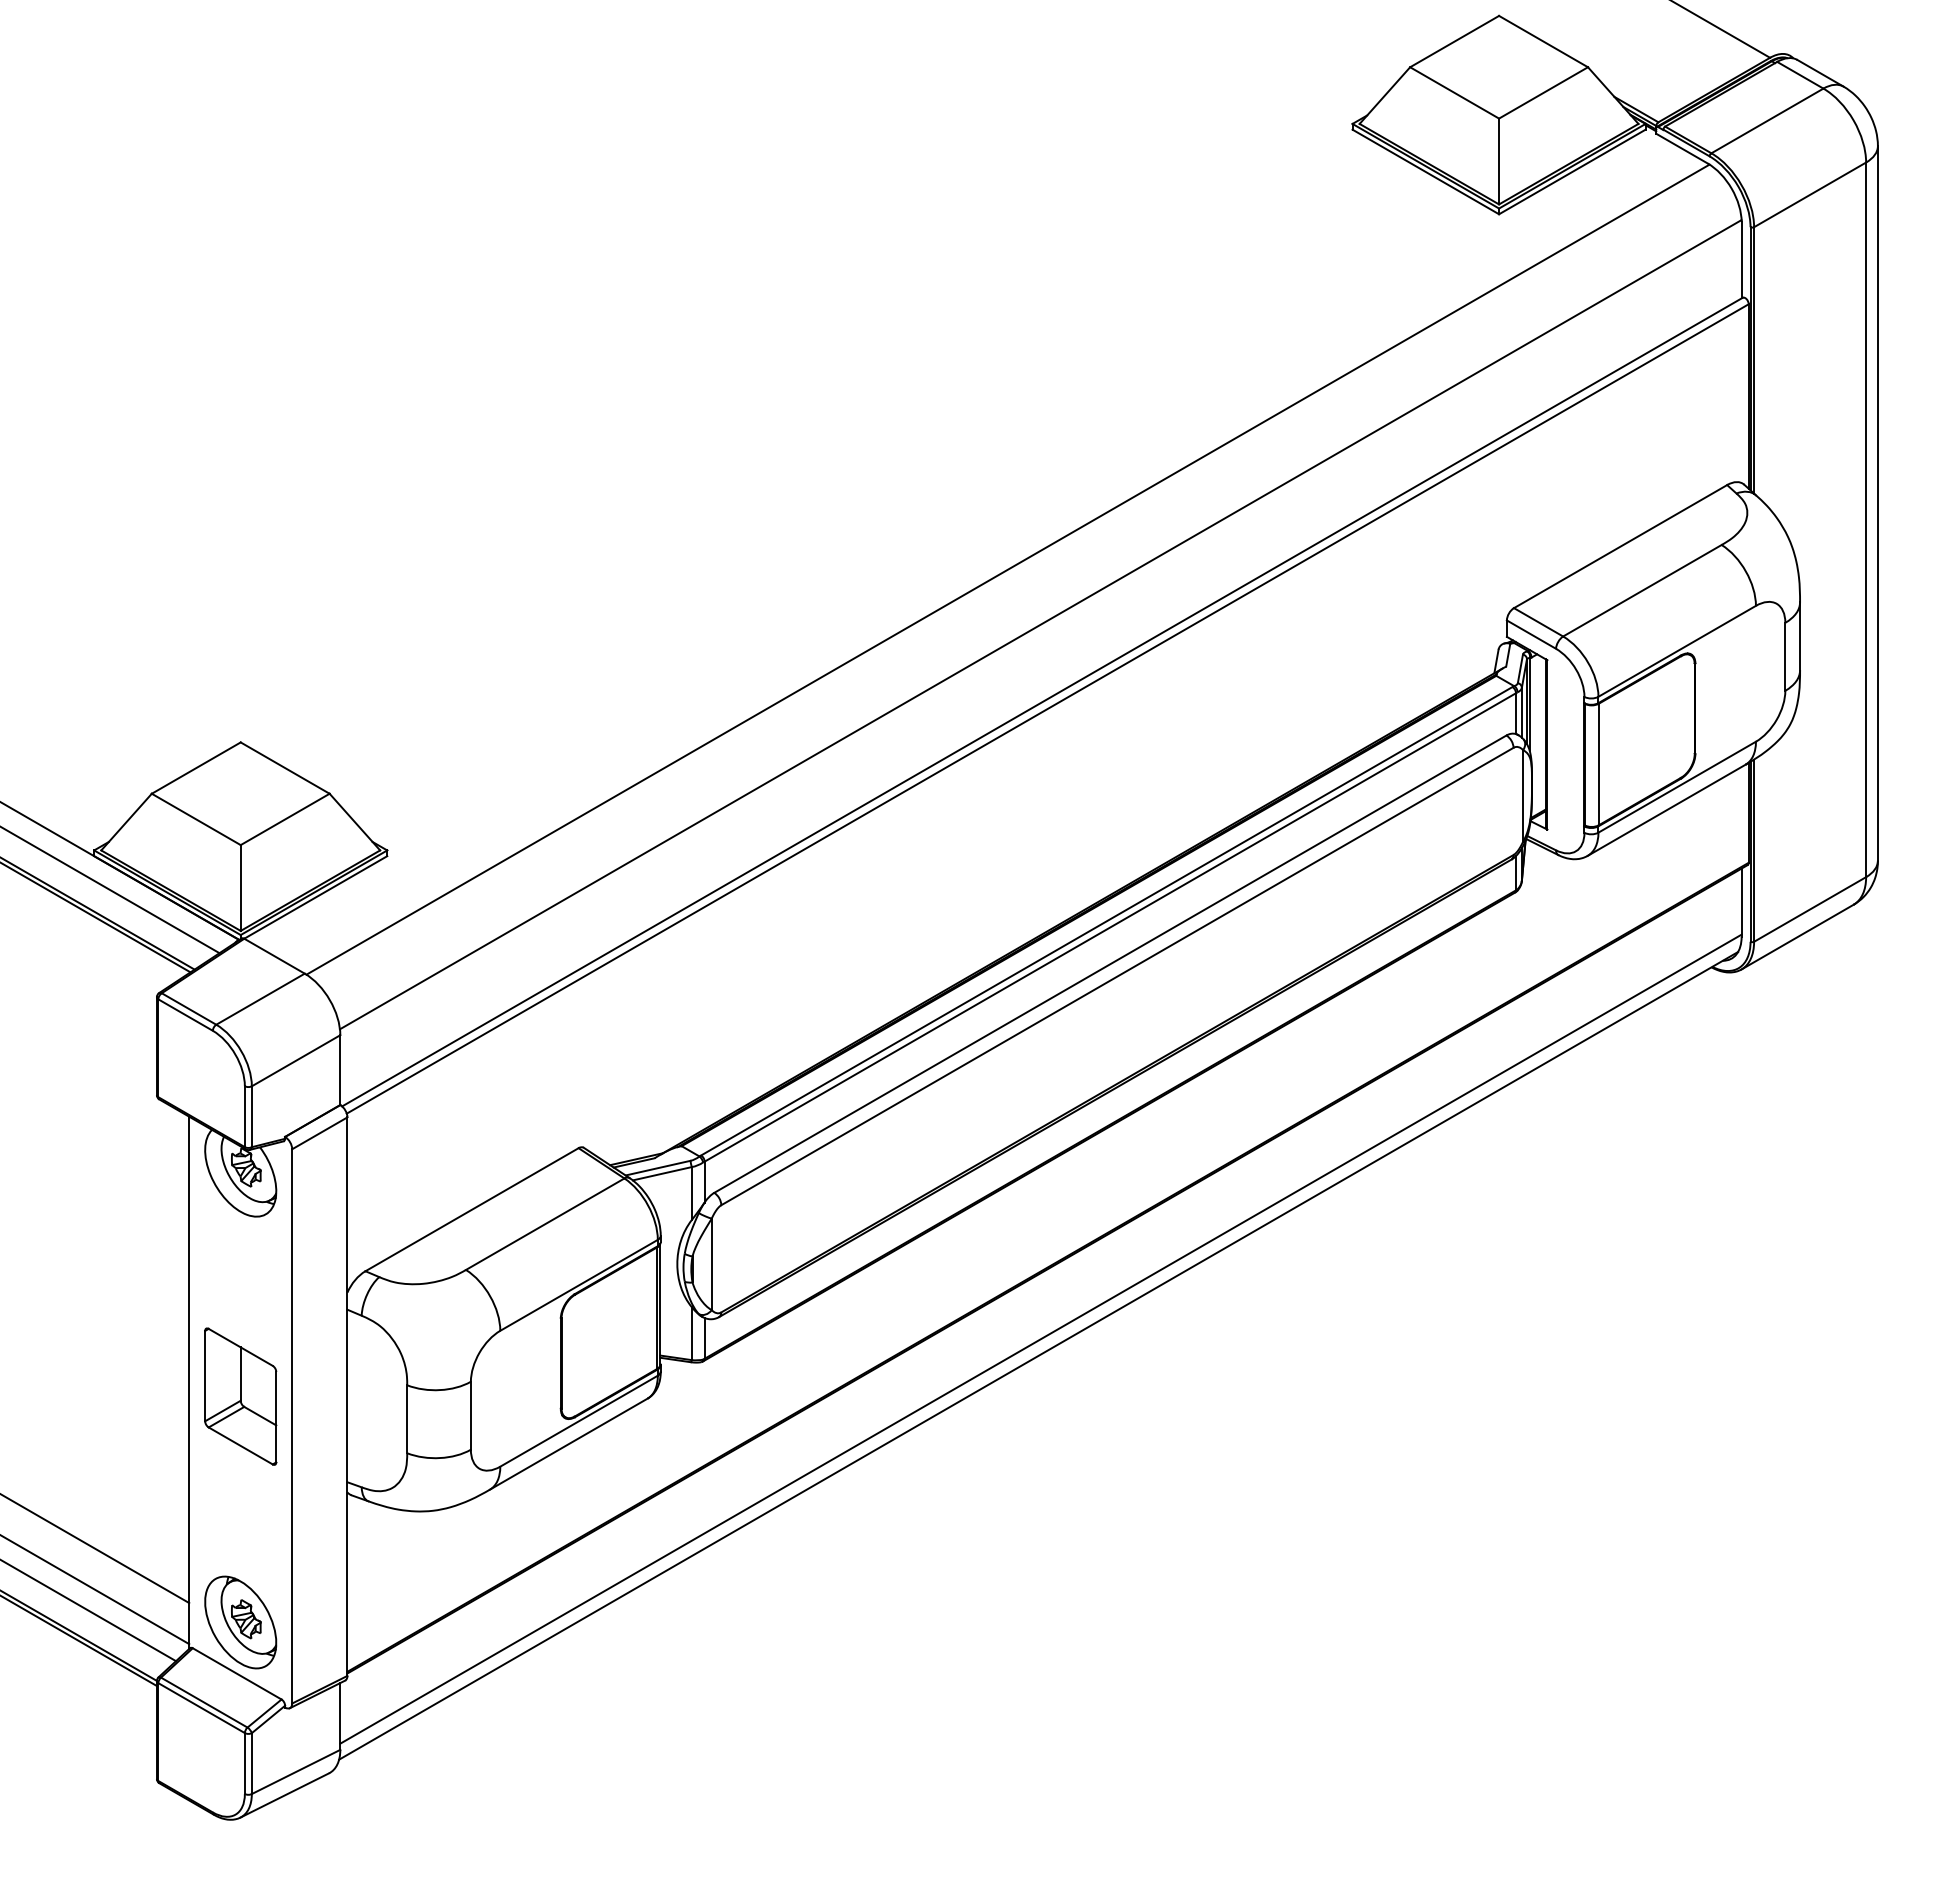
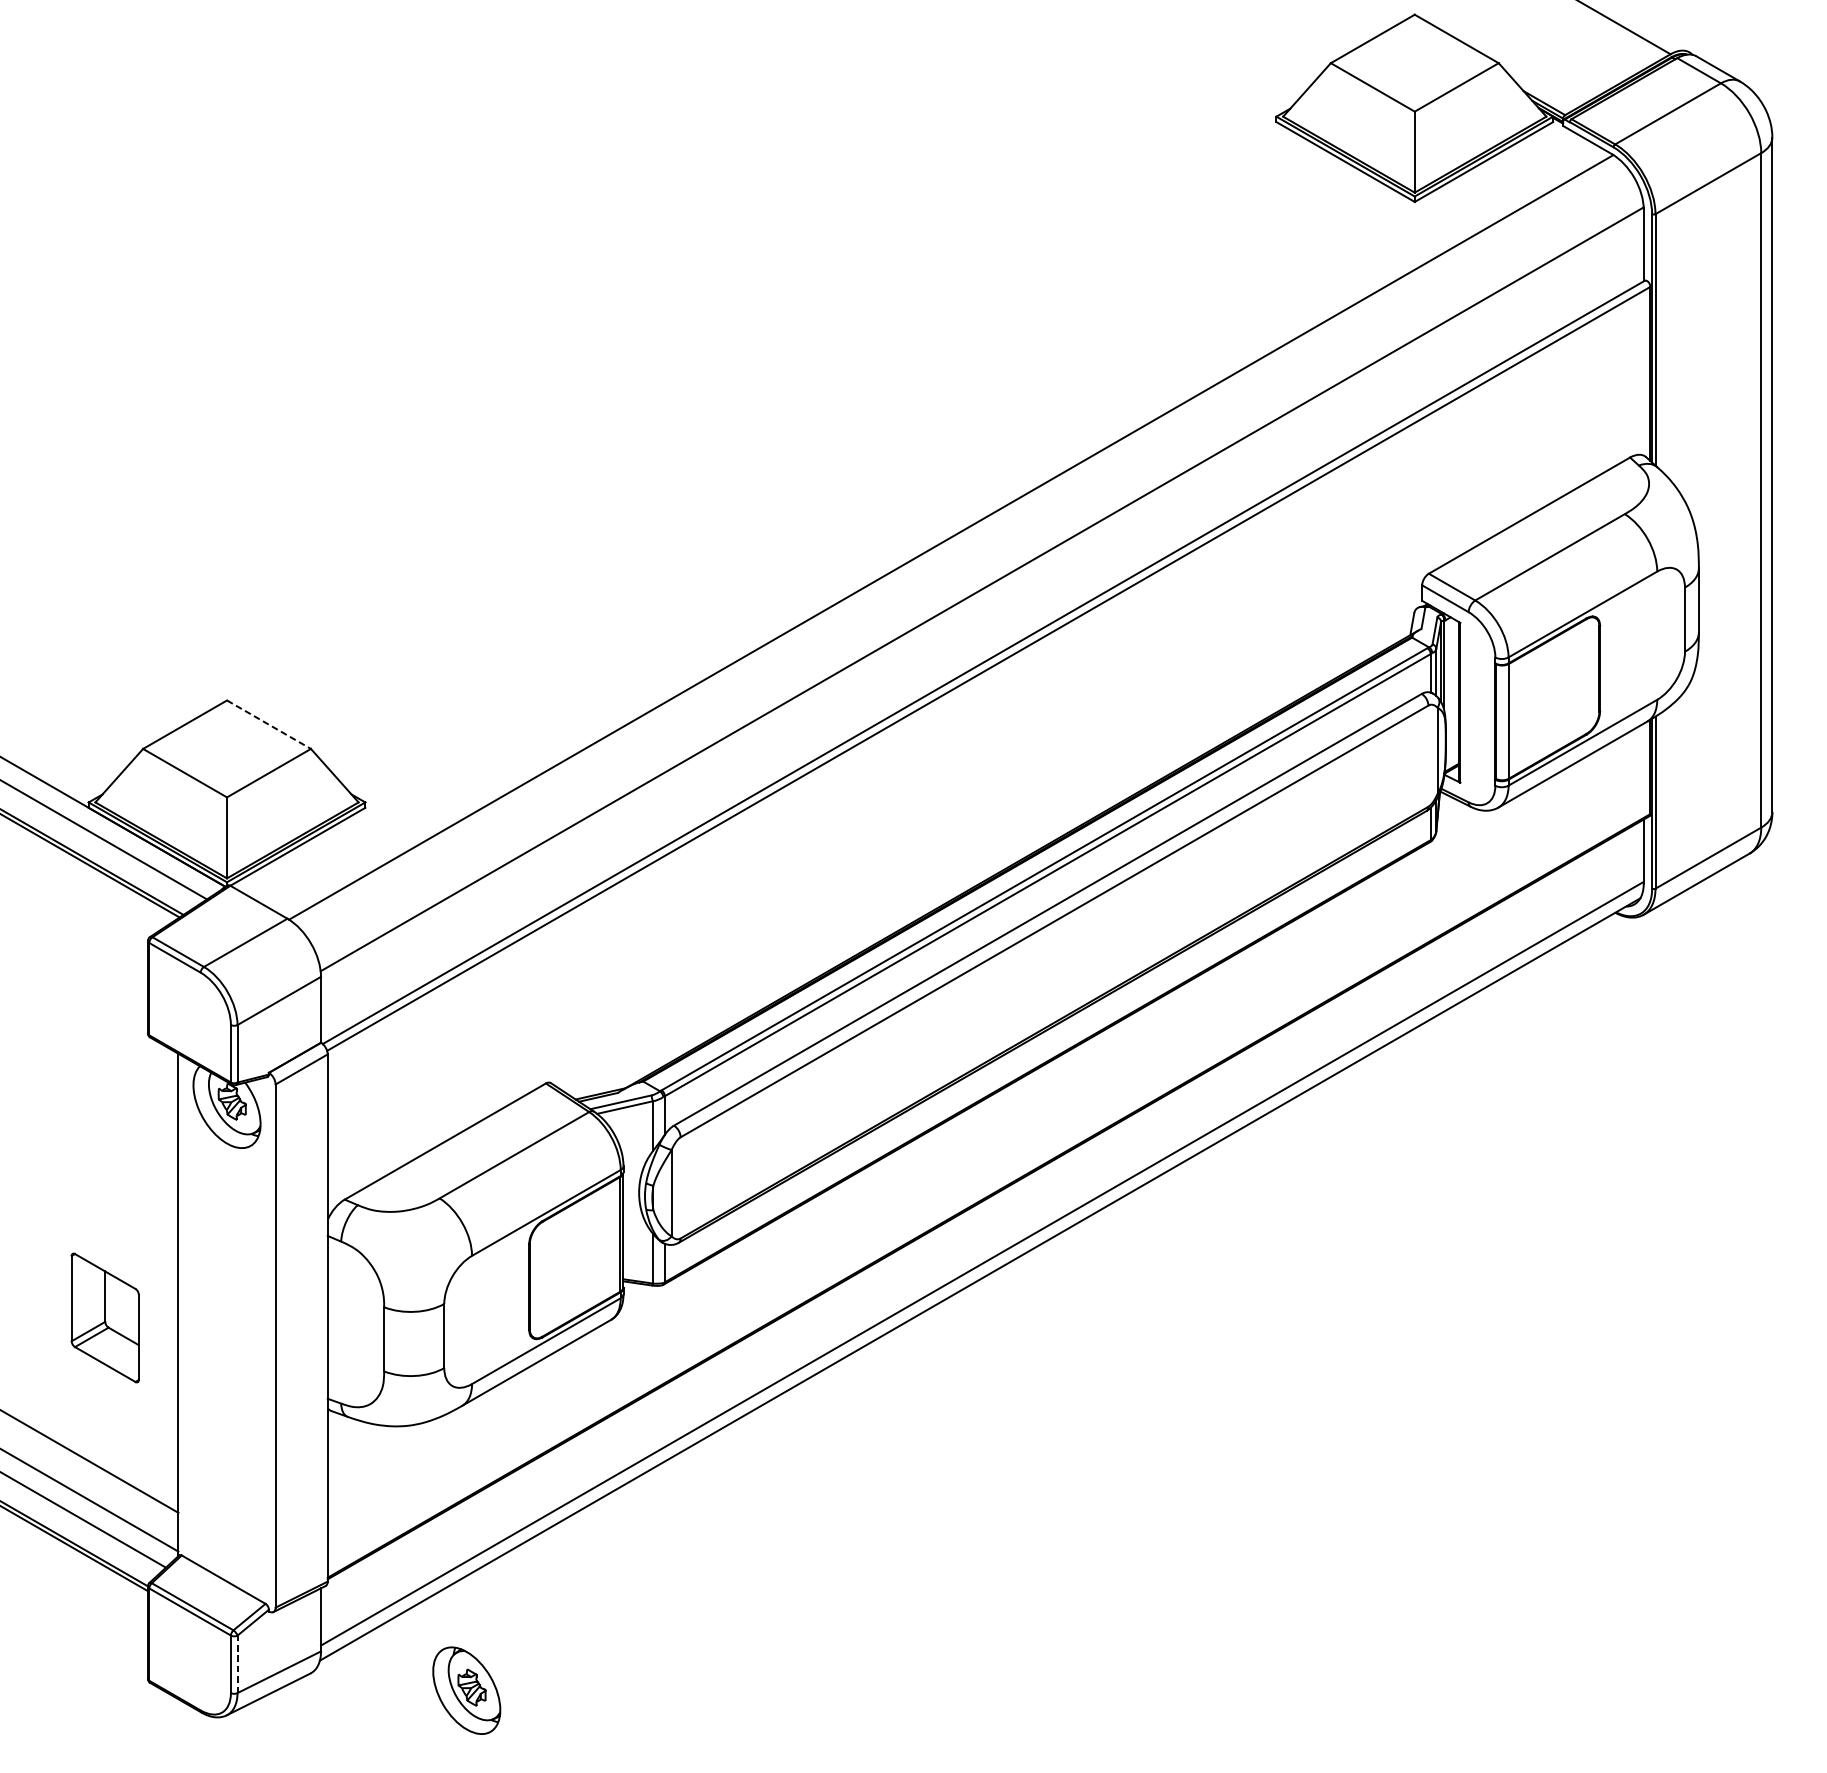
line: (285, 768) -> (269, 725), solid -> dashed
part: (240, 1396) -> (105, 1317), moved
part: (240, 1622) -> (466, 1690), moved
line: (251, 1763) -> (237, 1664), solid -> dashed

